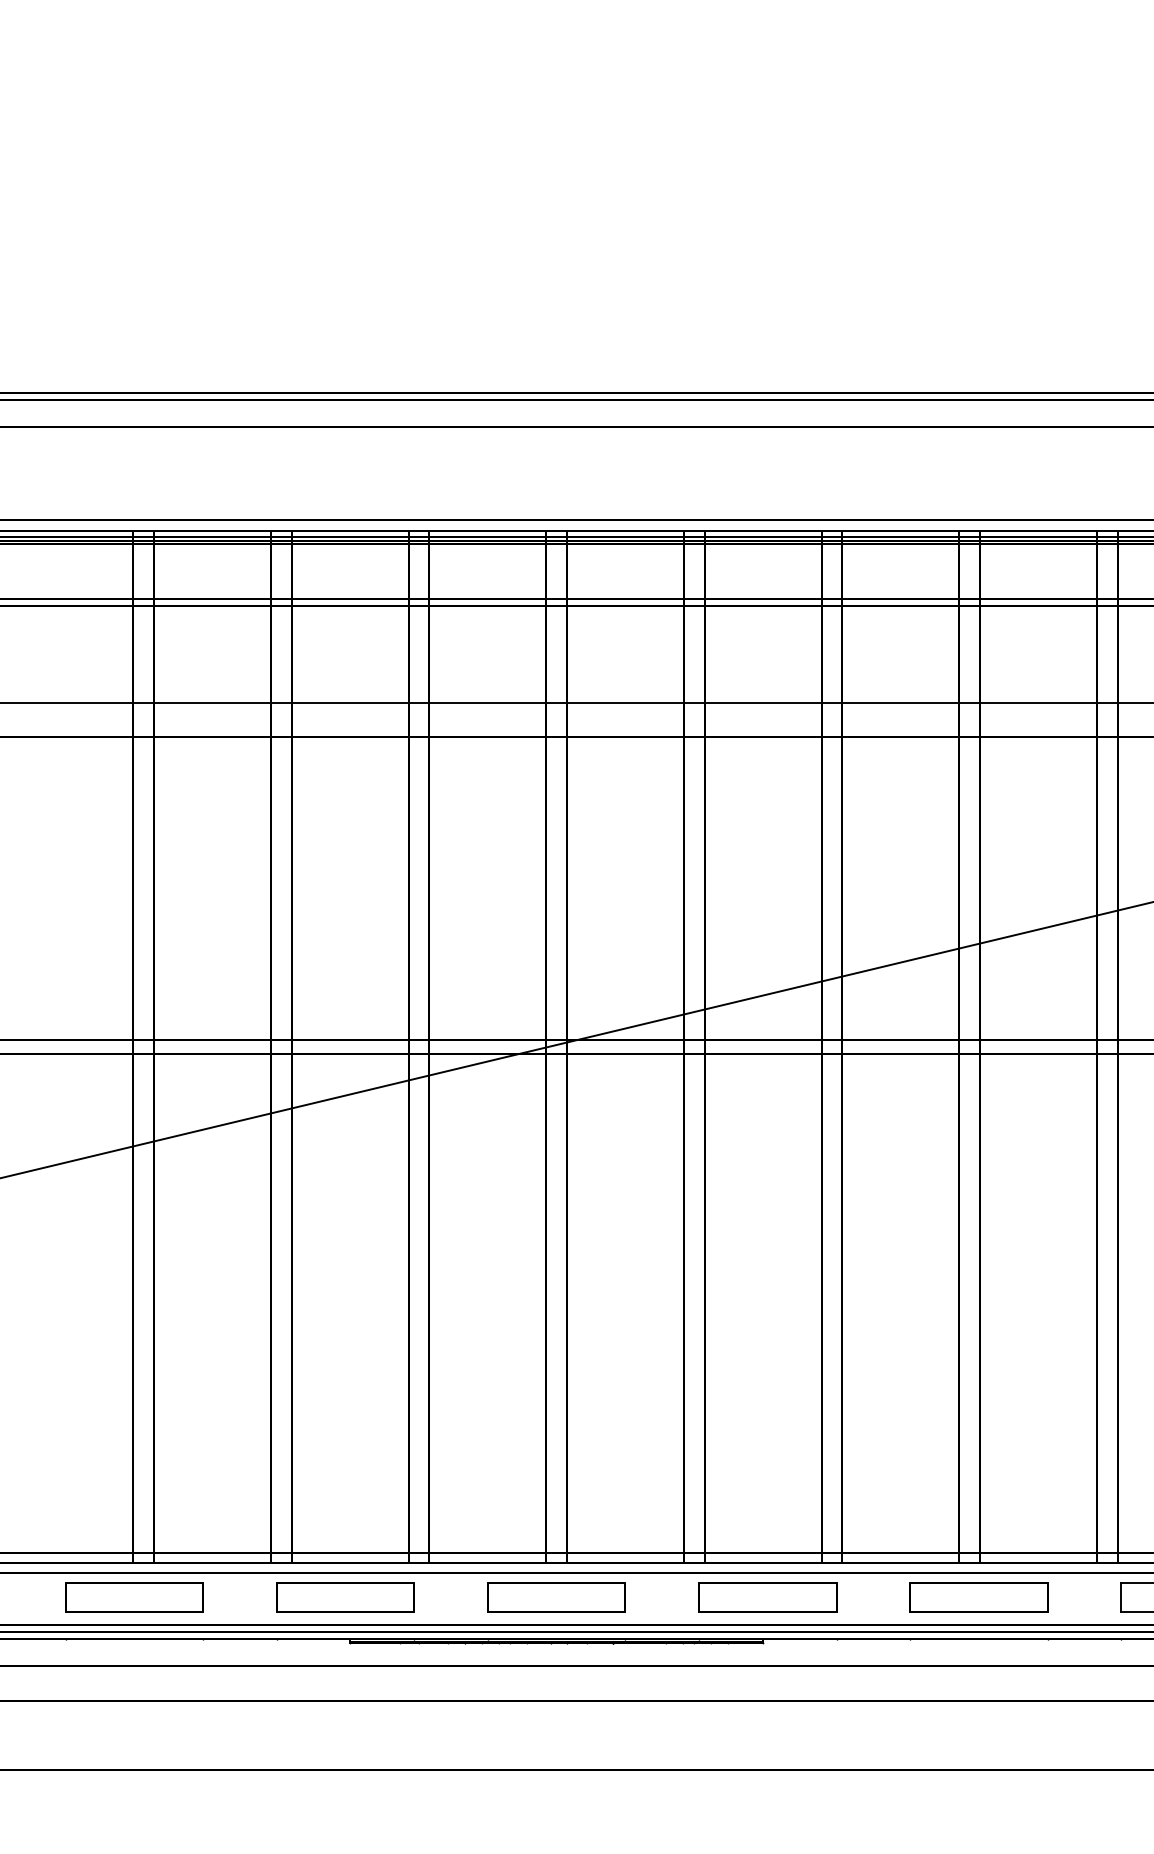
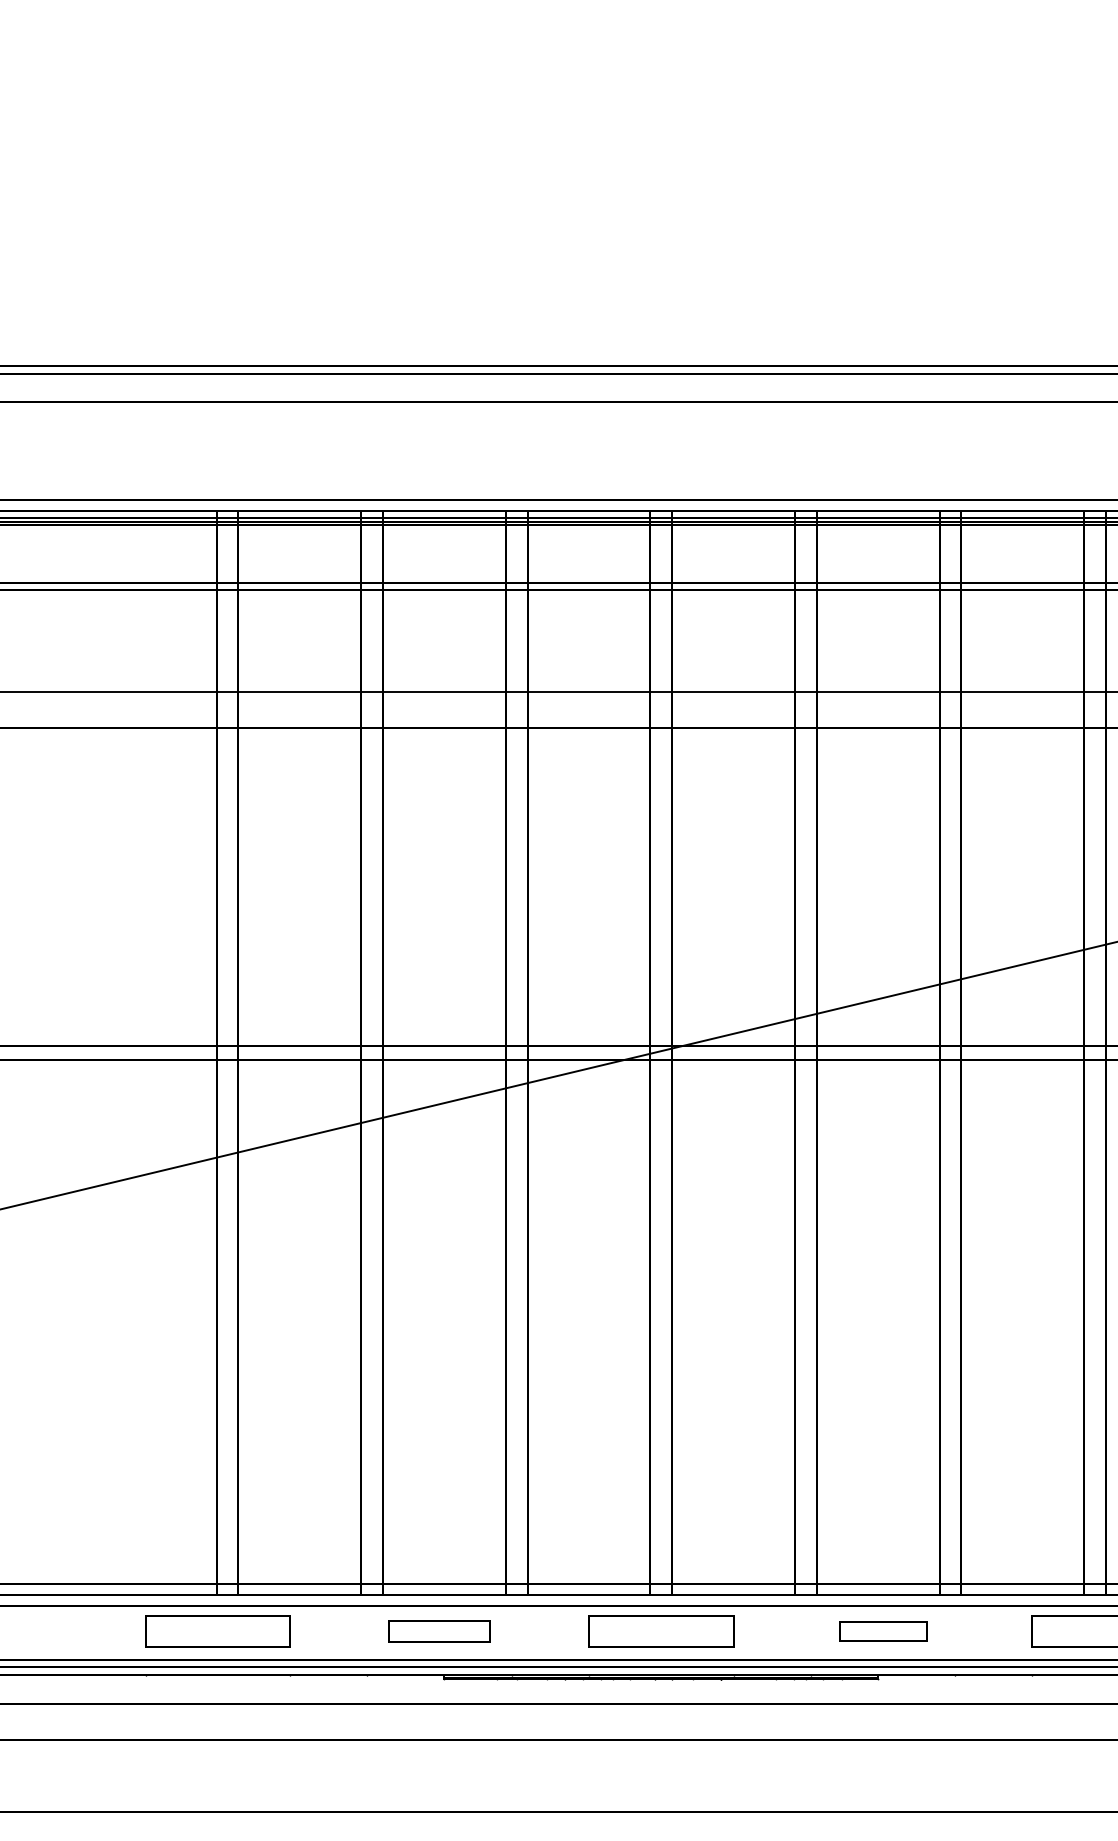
part: (345, 1597) -> (439, 1631), size x0.7
part: (767, 1597) -> (882, 1631), size x0.6

